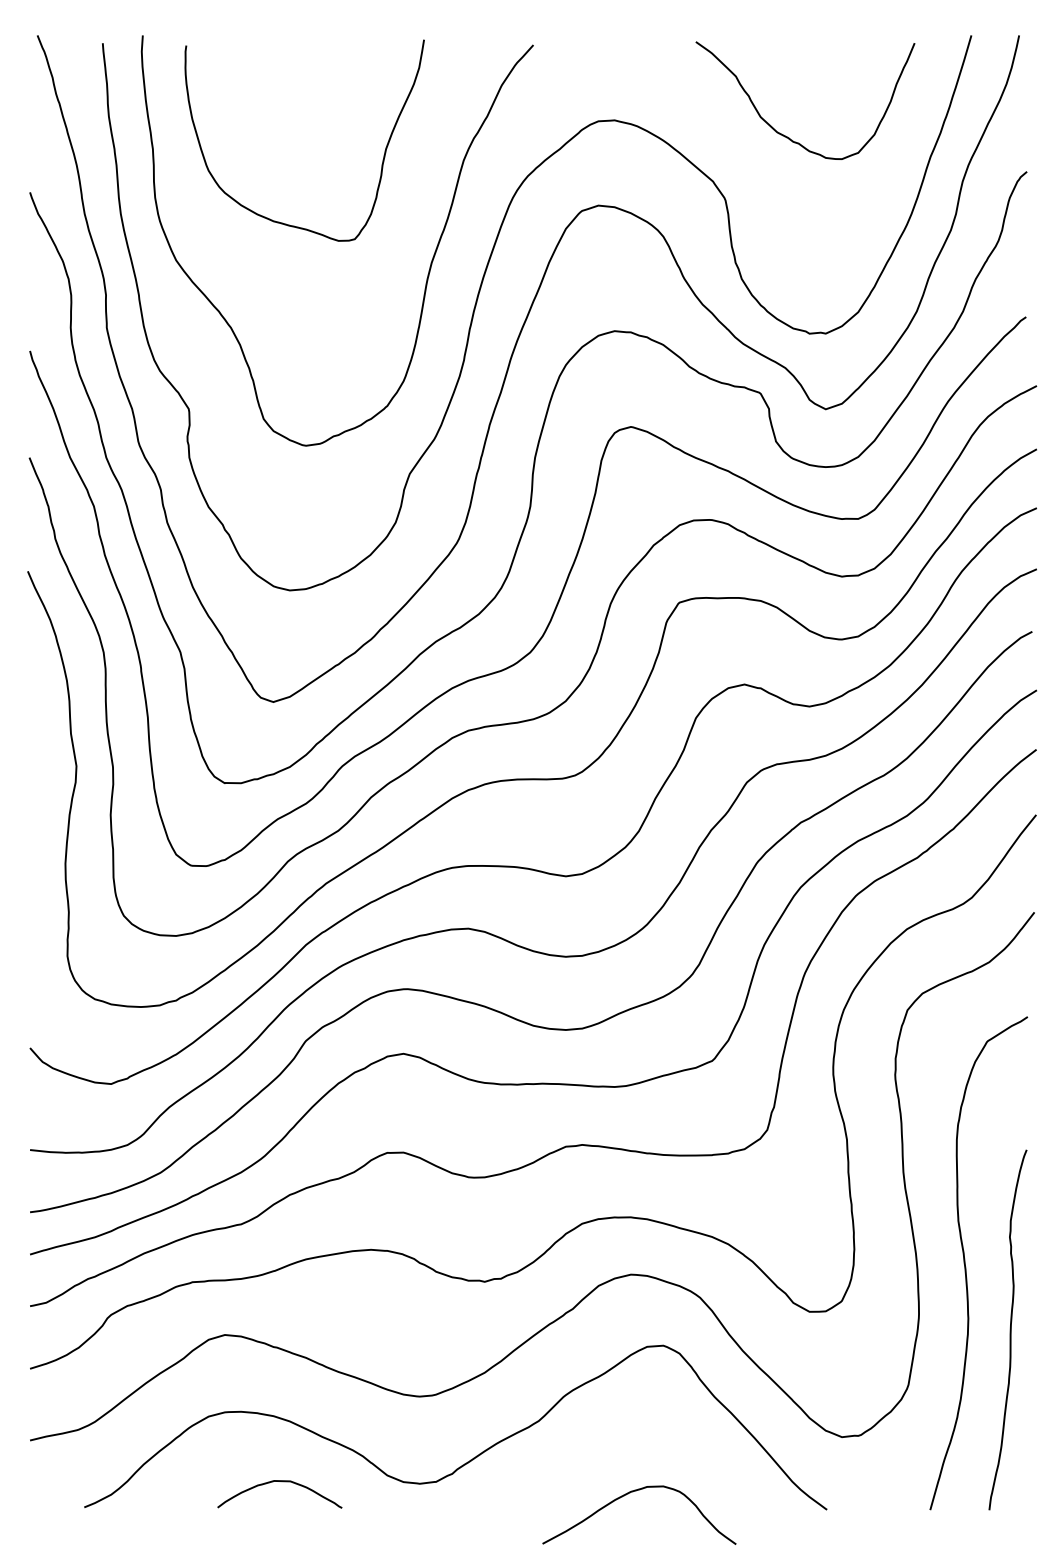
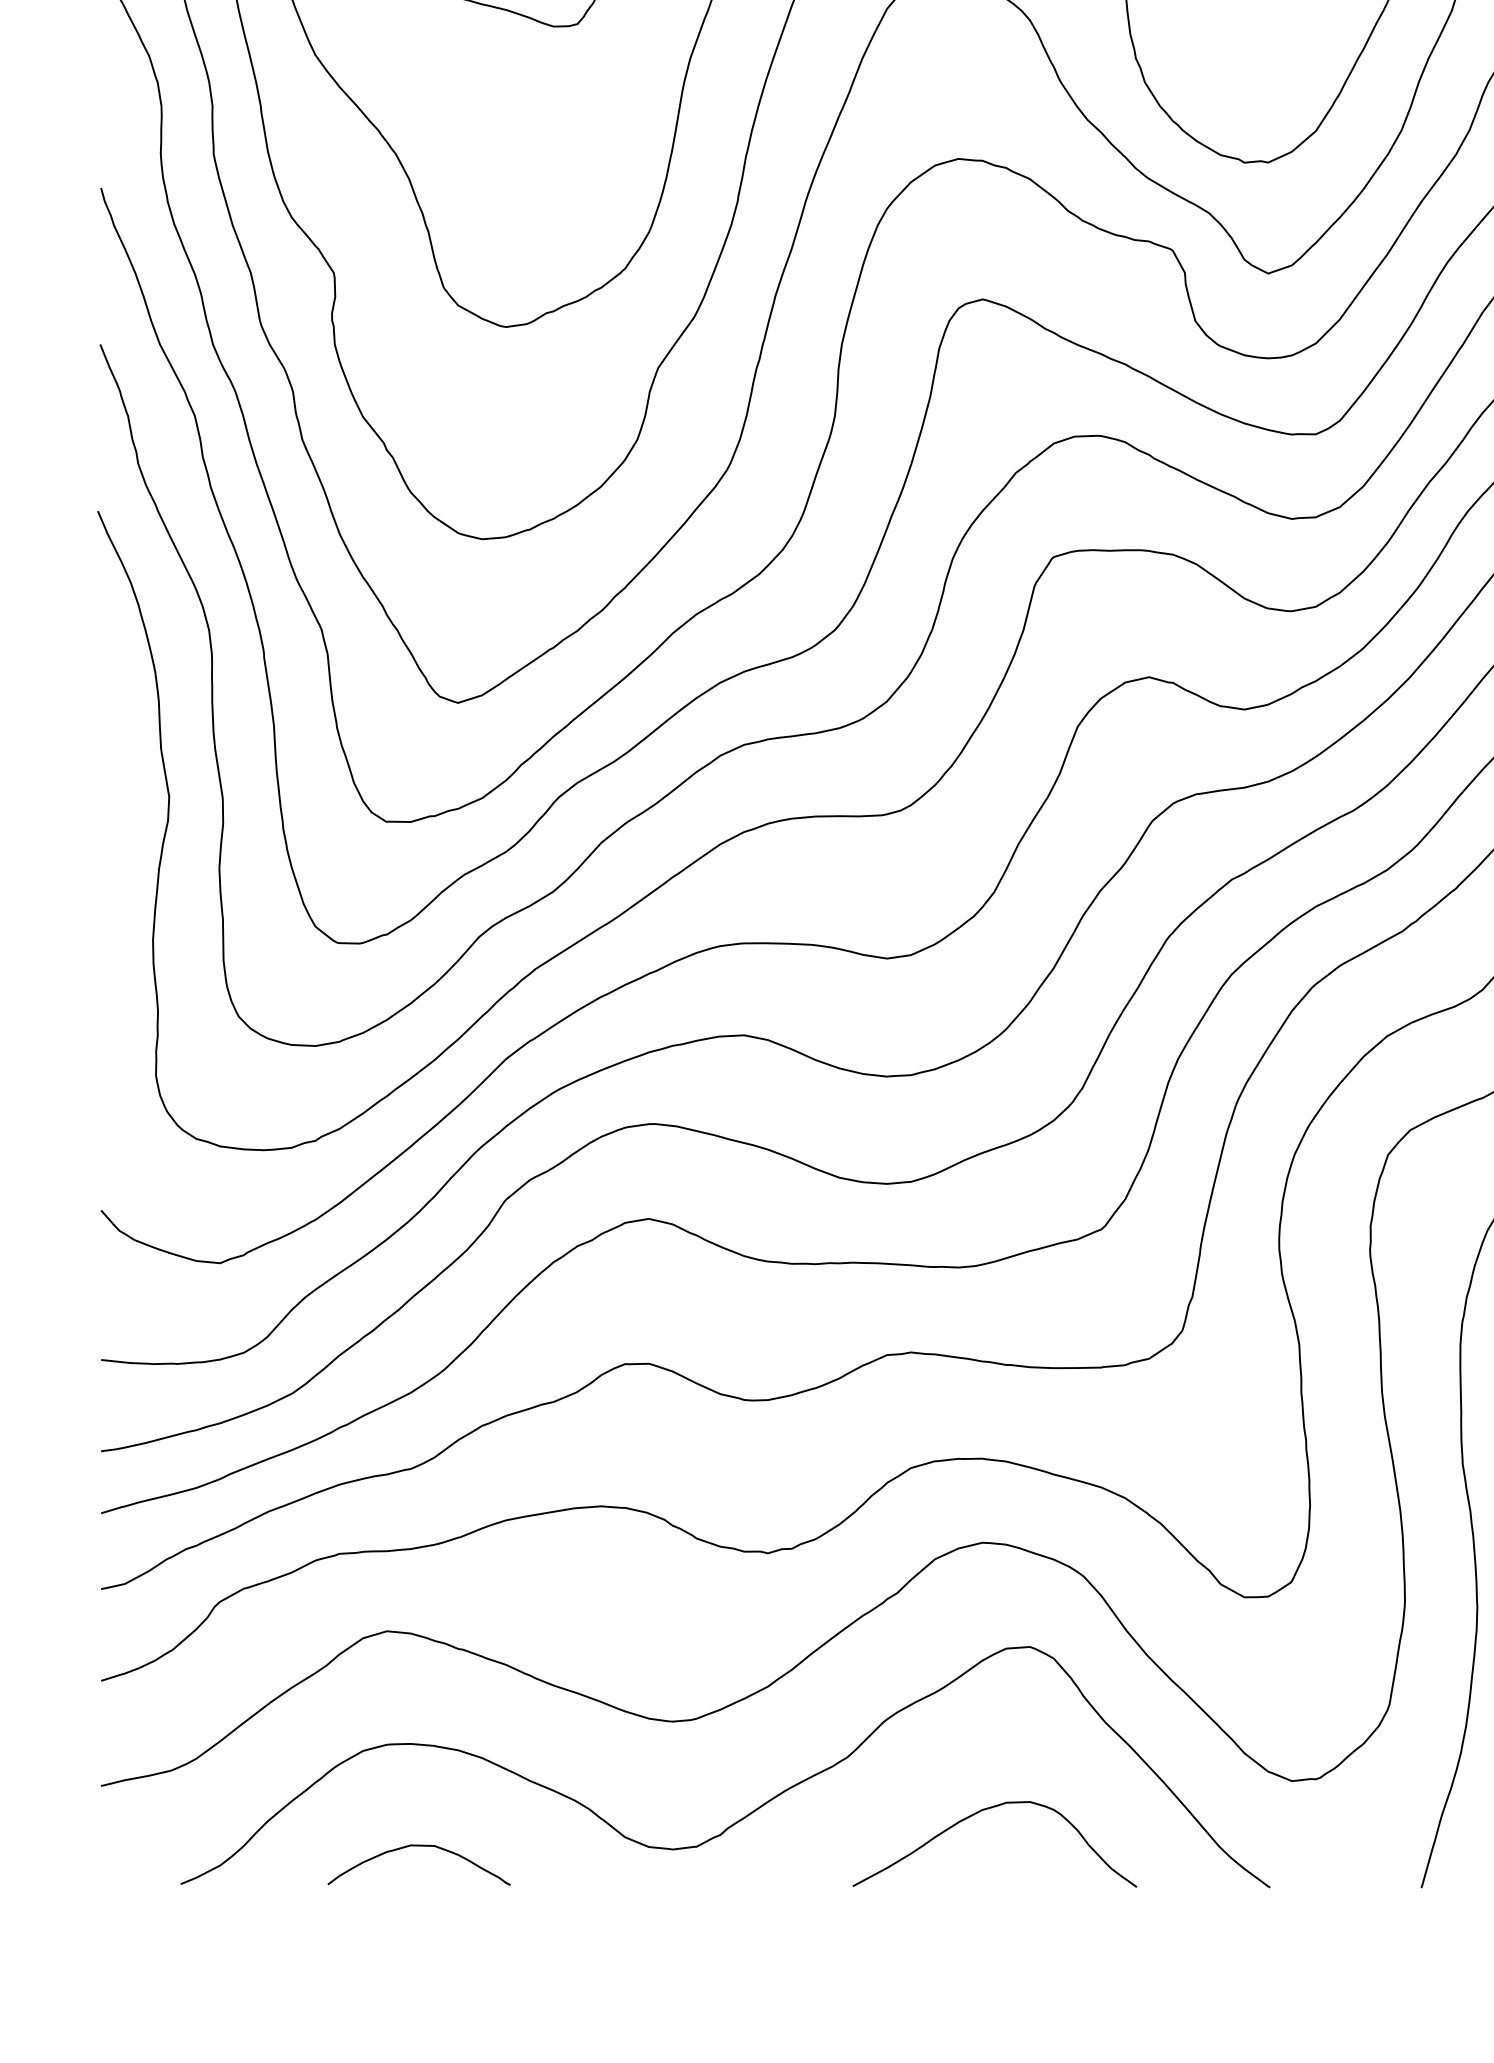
curve: (282, 1482) -> (422, 1847), moved
curve: (633, 1492) -> (986, 1810), moved

